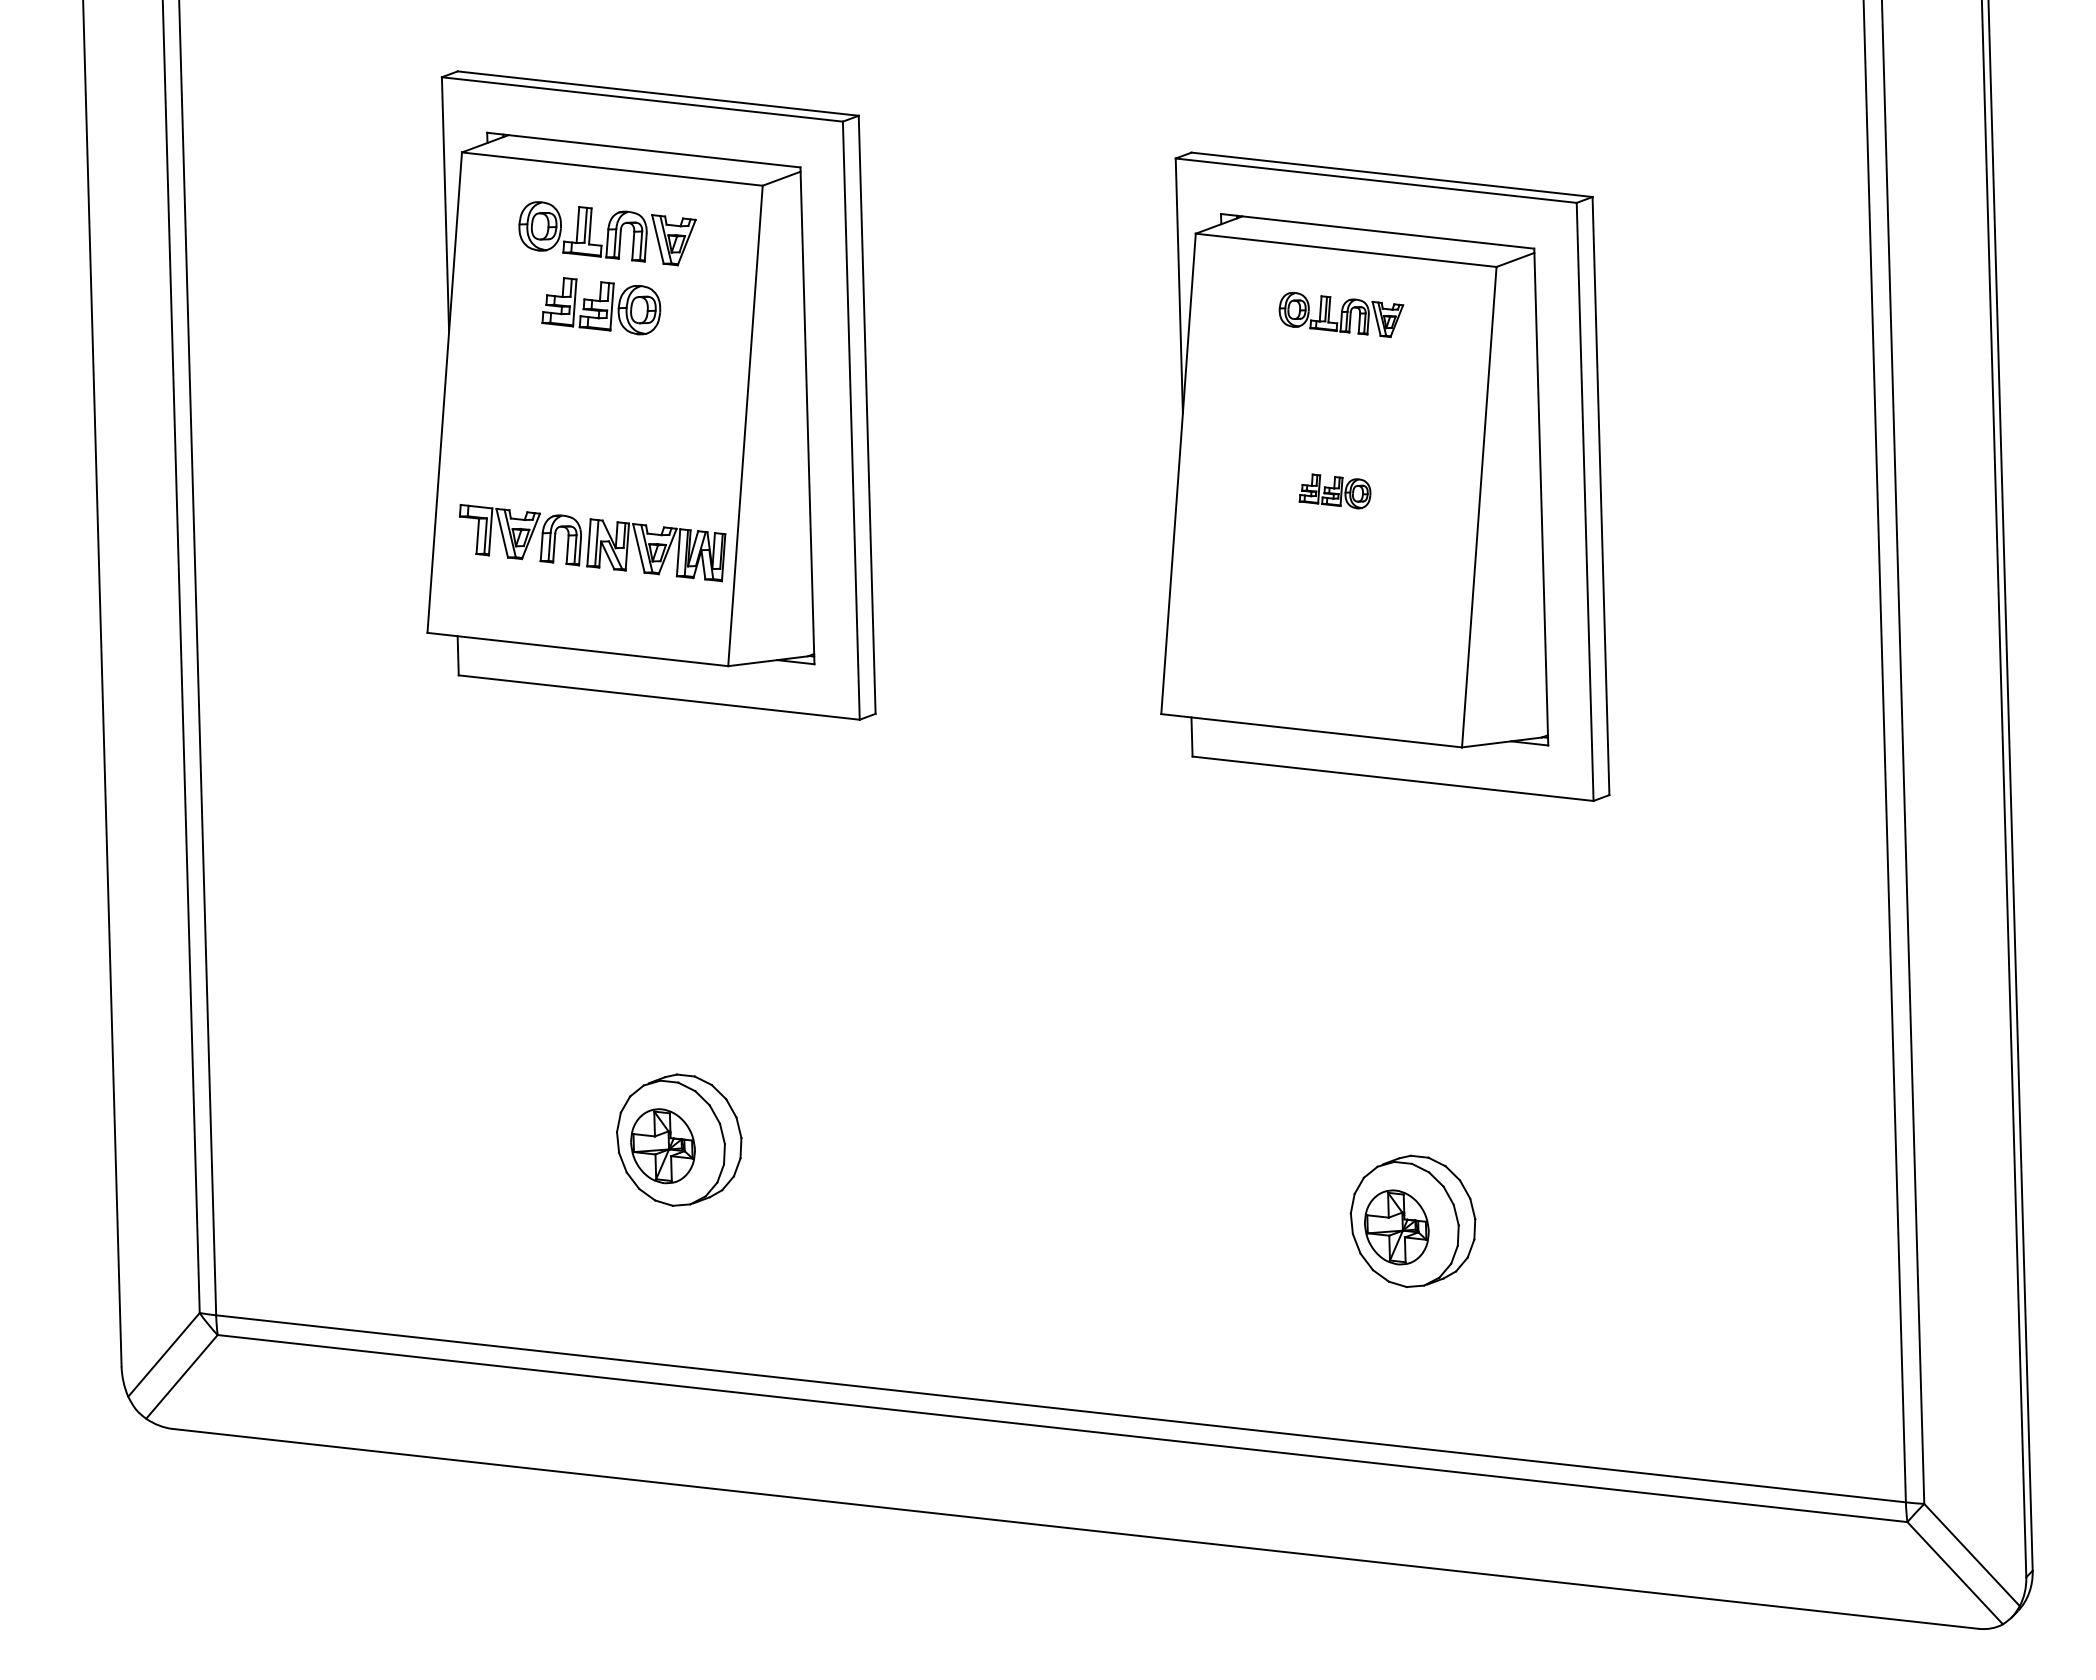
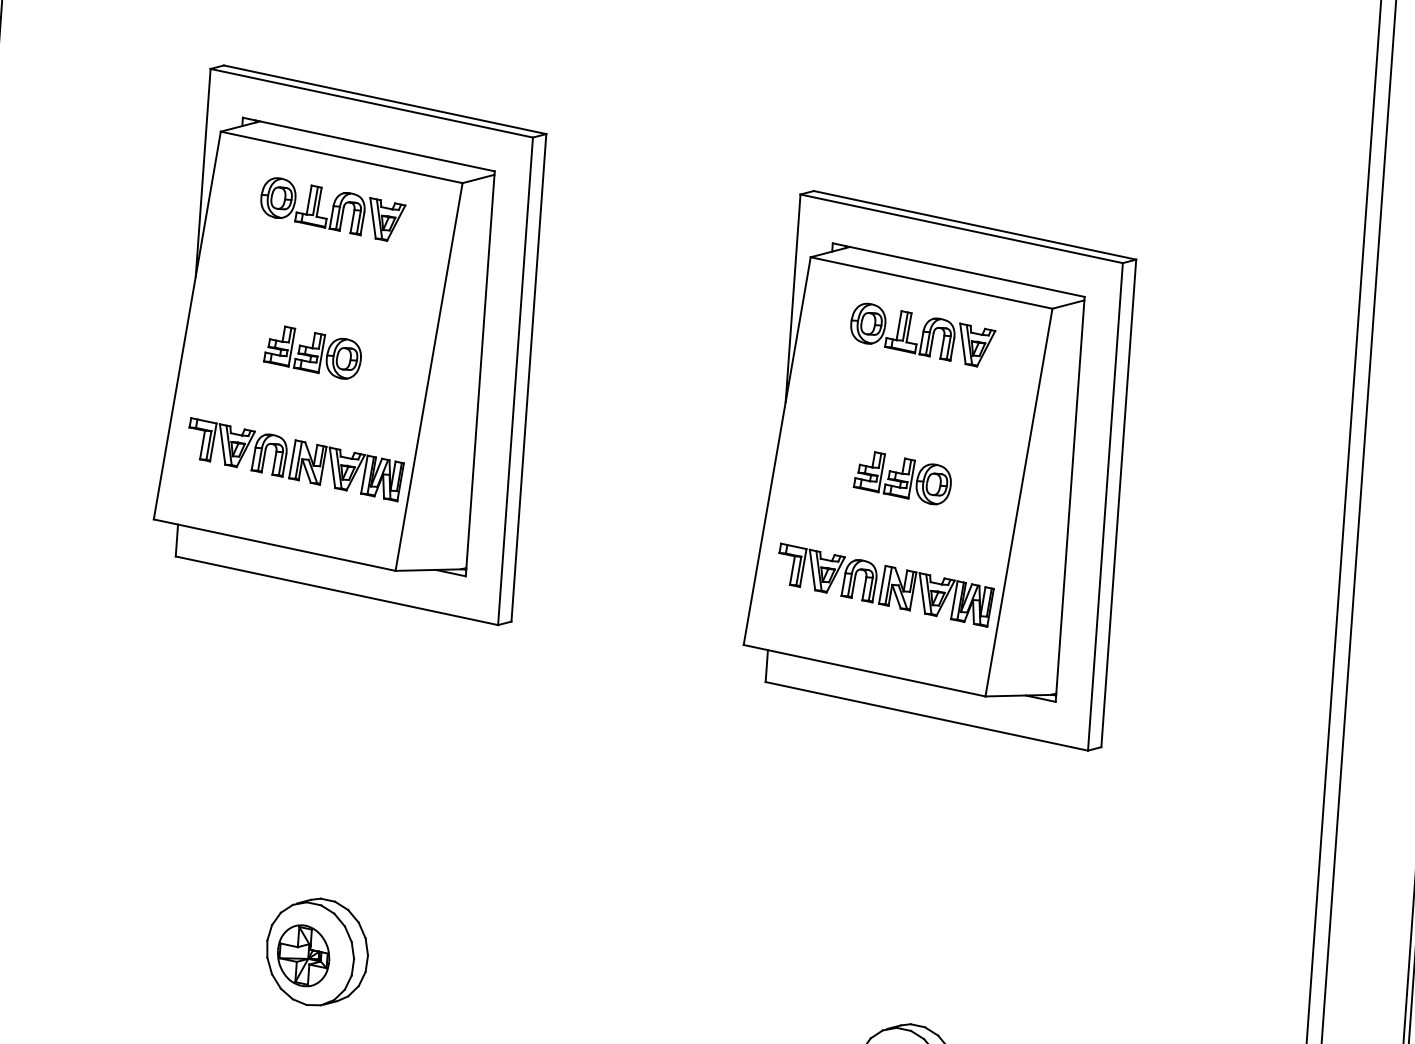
part: (601, 306) -> (313, 352), moved
part: (1341, 314) -> (922, 334), size x1.43
part: (1334, 491) -> (902, 478), size x1.67
part: (1326, 624) -> (885, 585), added

